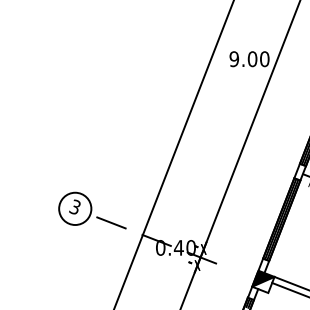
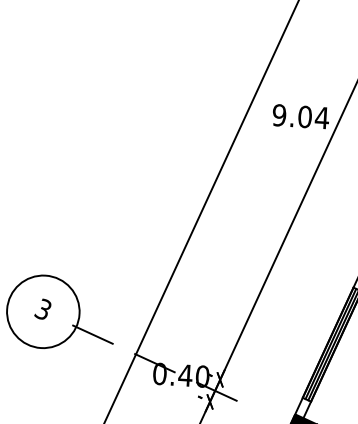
text: (264, 59) -> (321, 118), 9.00 -> 9.04
circle: (75, 208) -> (43, 311), size x1.6

